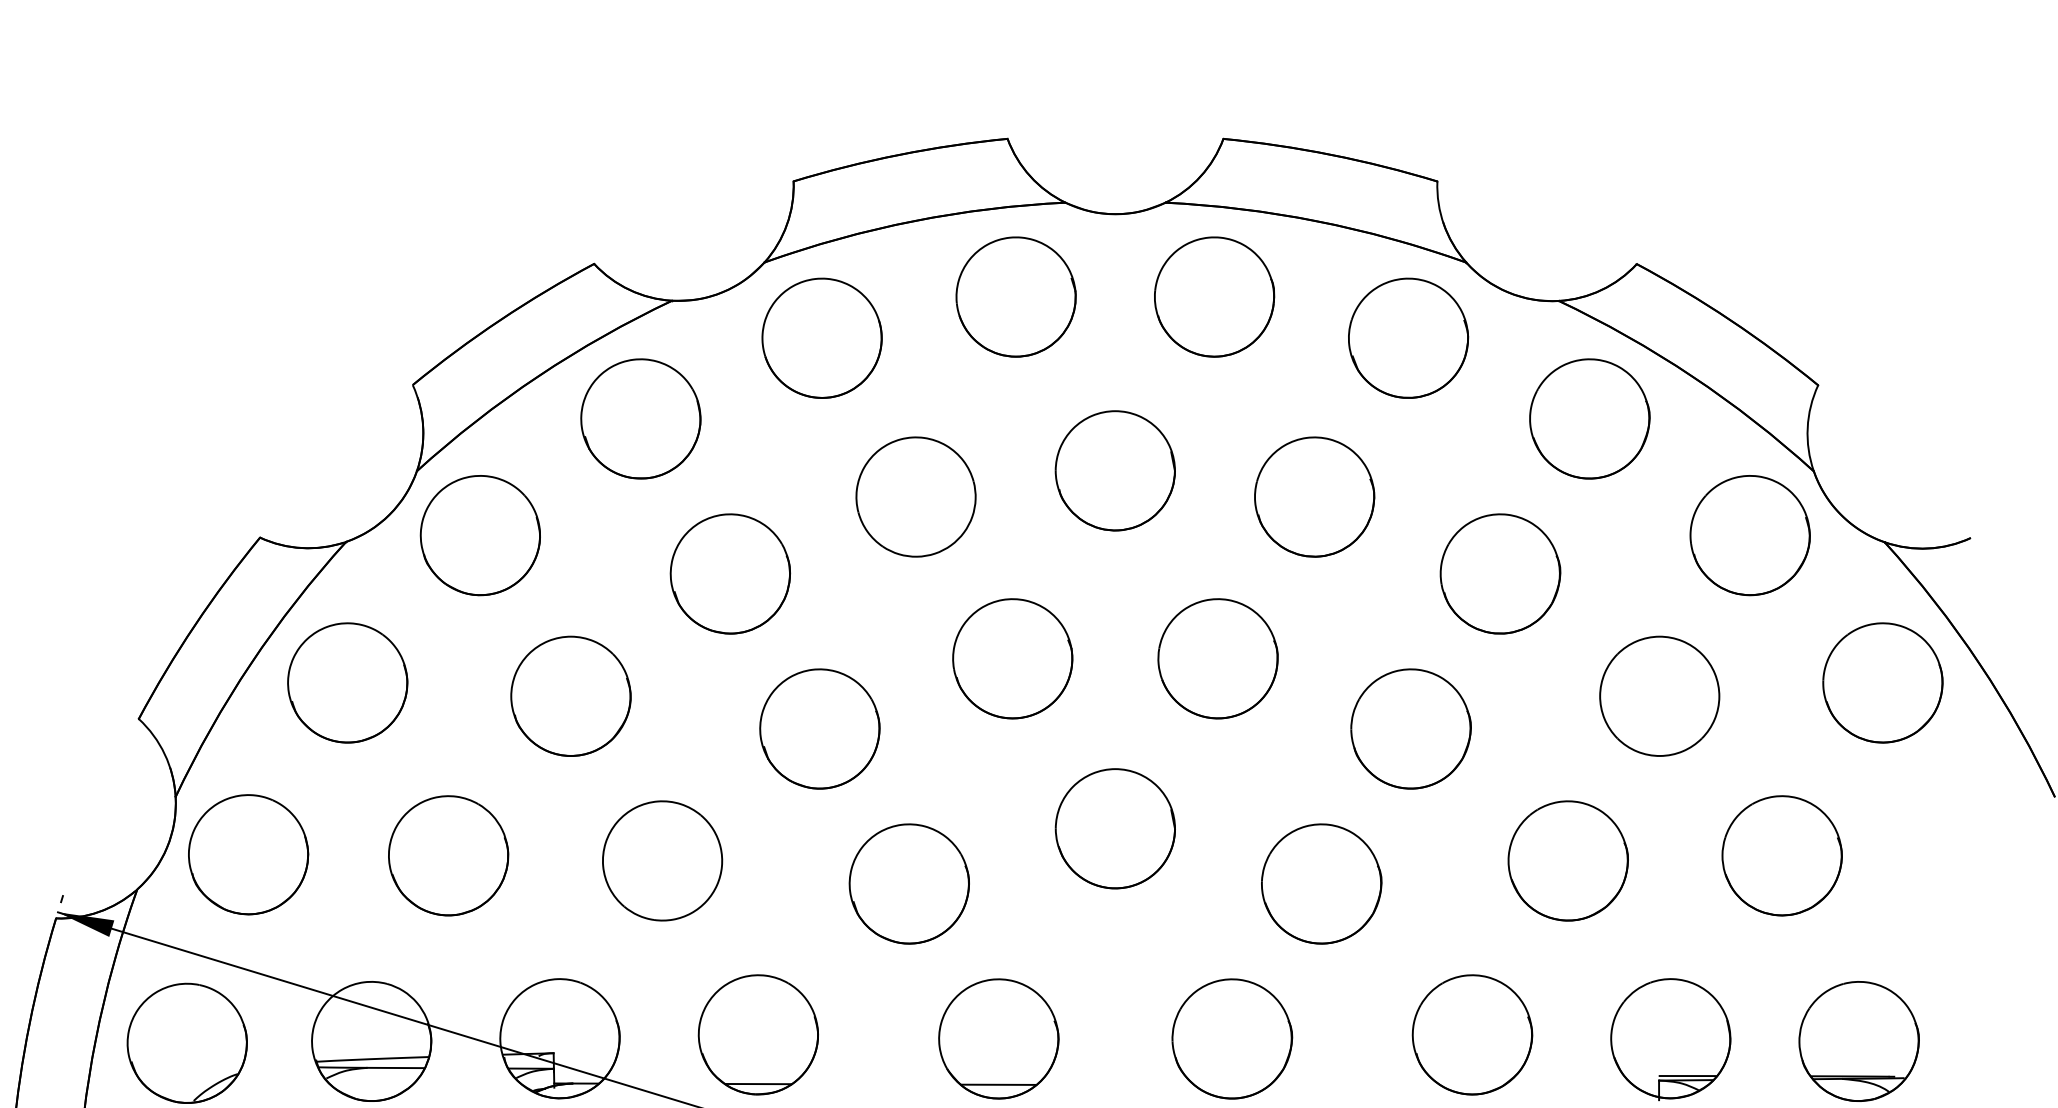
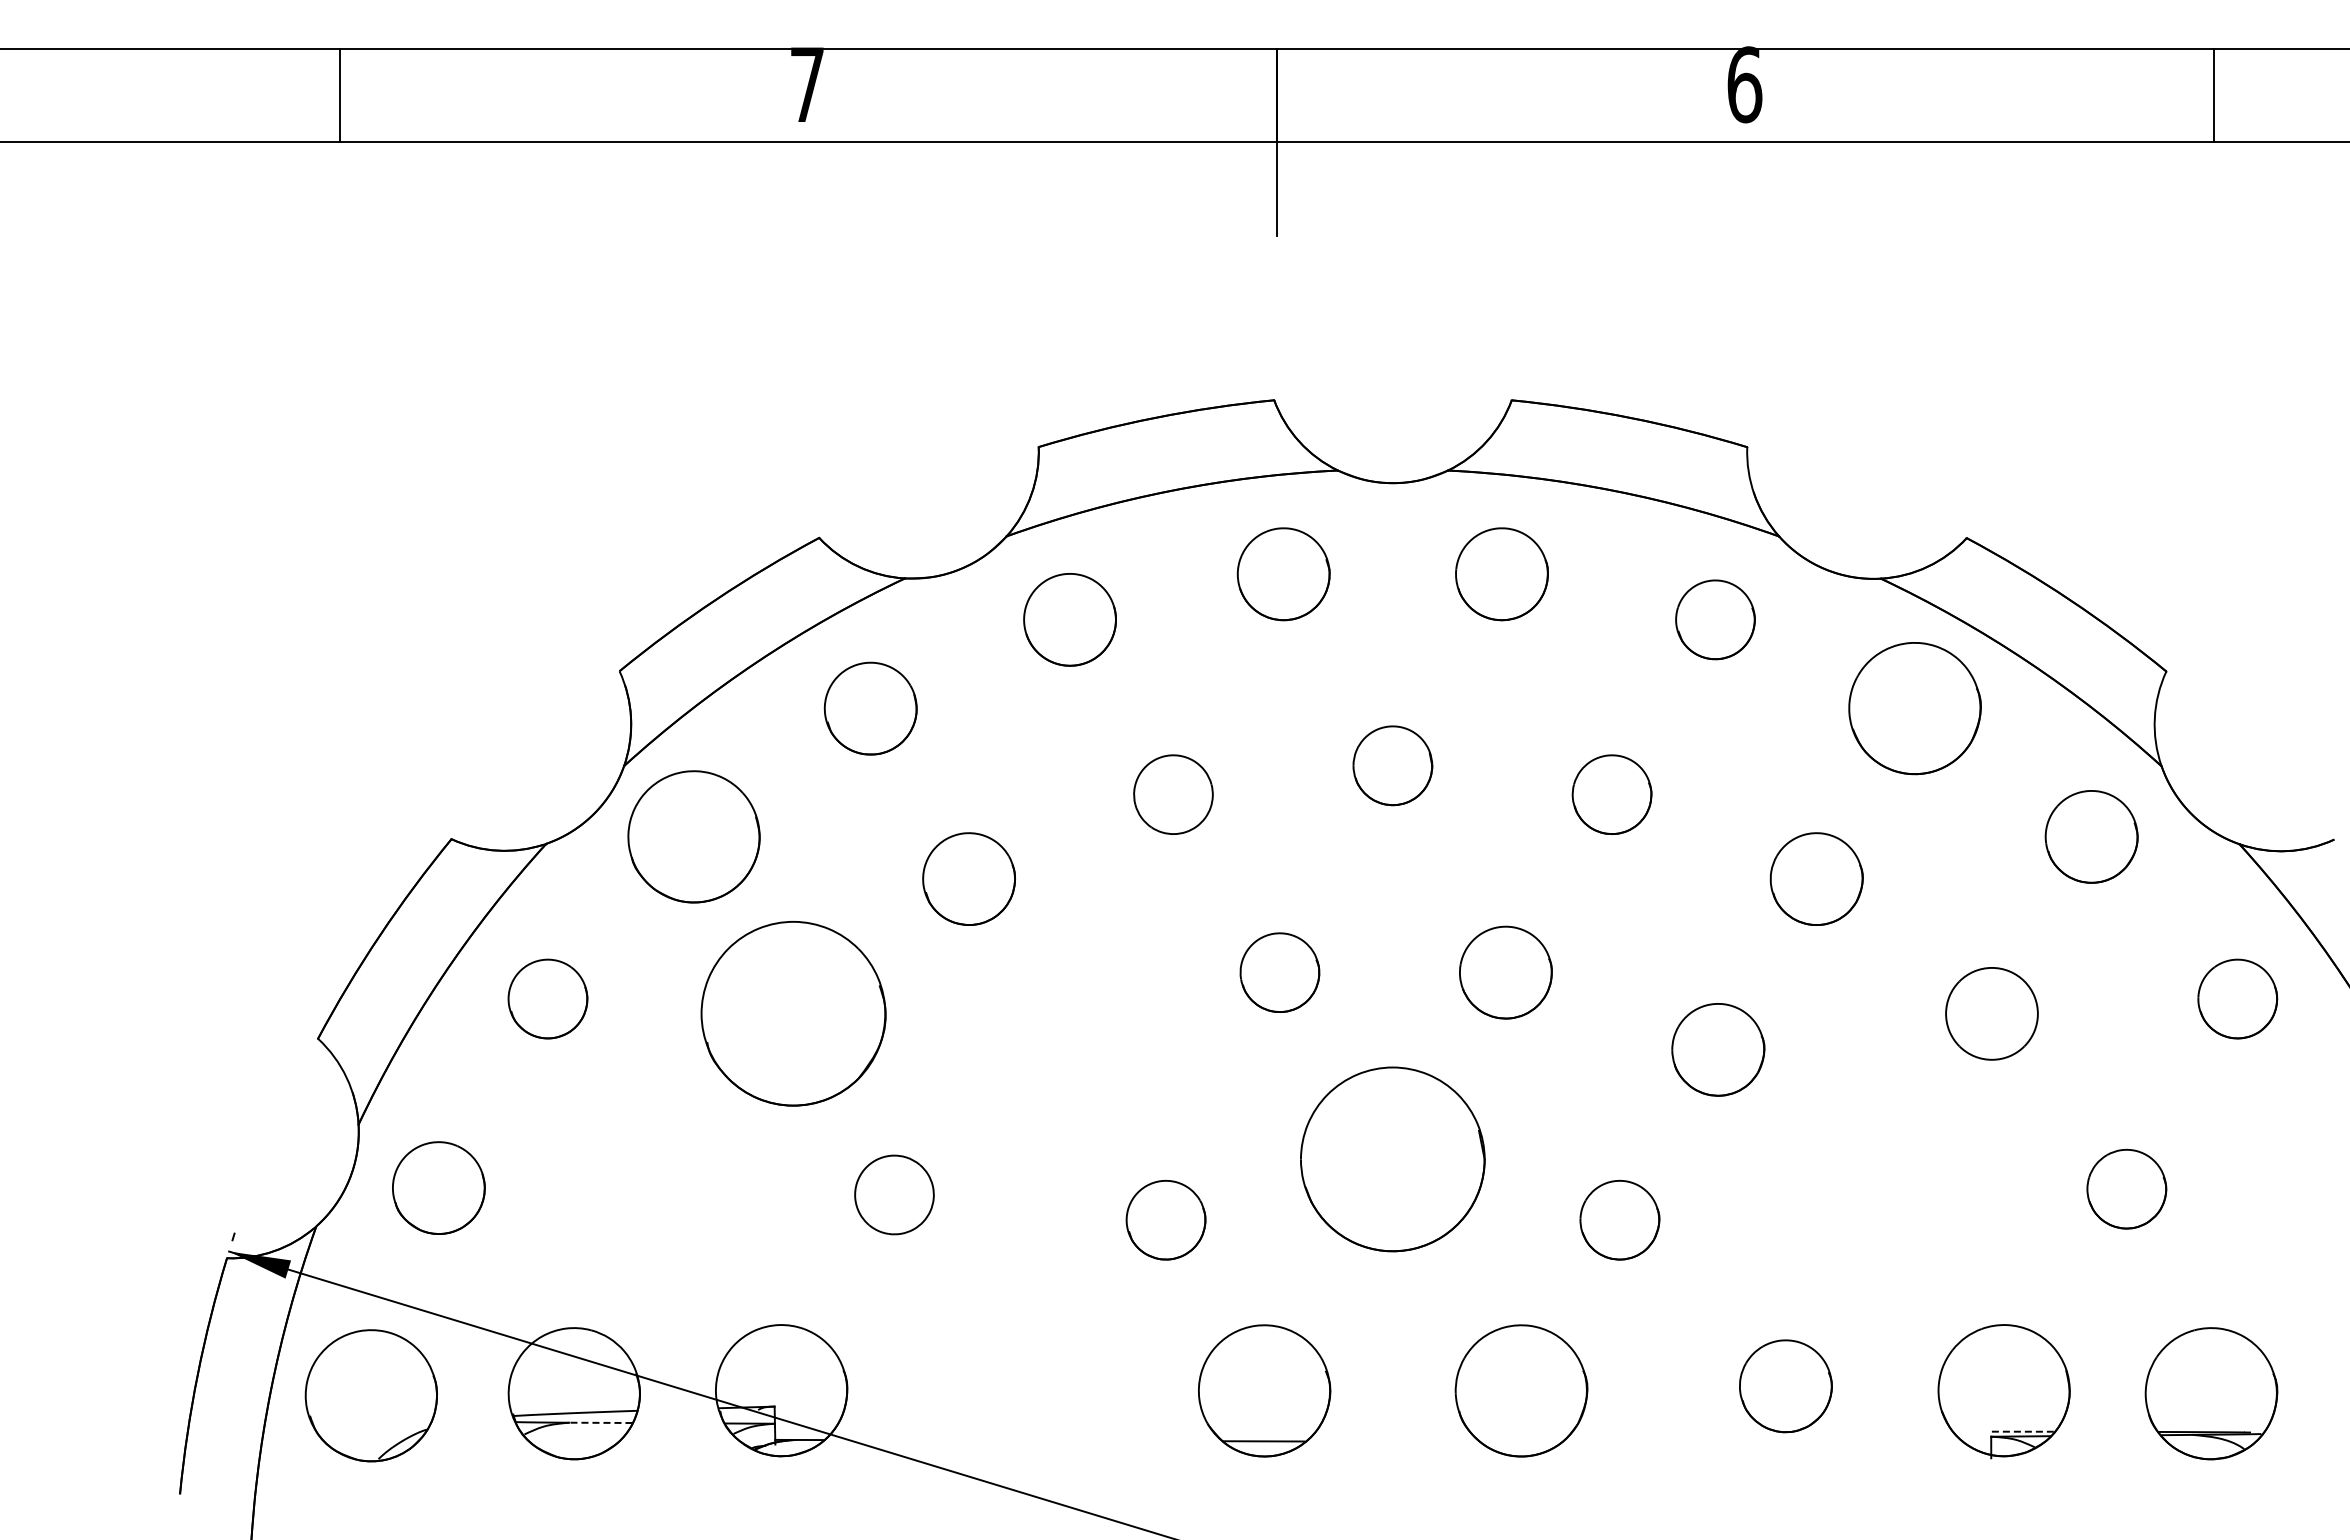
part: (1016, 296) -> (1283, 573), size x0.7
part: (1214, 296) -> (1501, 573), size x0.7
part: (821, 338) -> (1069, 619), size x0.7
part: (1408, 338) -> (1715, 619), size x0.6
part: (640, 418) -> (870, 708), size x0.7
part: (1115, 470) -> (1392, 765), size x0.6
part: (916, 497) -> (1173, 794), size x0.6
part: (1314, 497) -> (1611, 794), size x0.6
part: (1750, 535) -> (2091, 836), size x0.7
part: (729, 573) -> (968, 878), size x0.7
part: (1500, 573) -> (1816, 878), size x0.7
part: (1012, 658) -> (1279, 972), size x0.6
part: (1217, 658) -> (1505, 972), size x0.7
part: (347, 682) -> (547, 998), size x0.6
part: (1882, 682) -> (2237, 998), size x0.6
part: (570, 696) -> (793, 1013), size x1.4
part: (1659, 696) -> (1991, 1013), size x0.7
part: (819, 728) -> (1067, 1049), removed
part: (1411, 728) -> (1718, 1049), size x0.7
part: (1115, 828) -> (1392, 1159), size x1.4
part: (248, 854) -> (438, 1187), size x0.7
part: (448, 855) -> (658, 1188), removed
part: (1781, 855) -> (2126, 1188), size x0.6
part: (662, 860) -> (894, 1194), size x0.6
part: (1567, 860) -> (1890, 1194), removed
part: (908, 883) -> (1165, 1219), size x0.6
part: (1321, 883) -> (1619, 1219), size x0.6
part: (757, 1034) -> (999, 1385), removed
part: (1472, 1034) -> (1785, 1385), size x0.7
line: (395, 1067) -> (600, 1422), solid -> dashed
line: (1687, 1075) -> (2022, 1431), solid -> dashed

